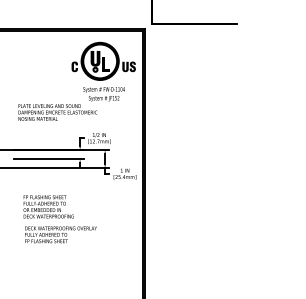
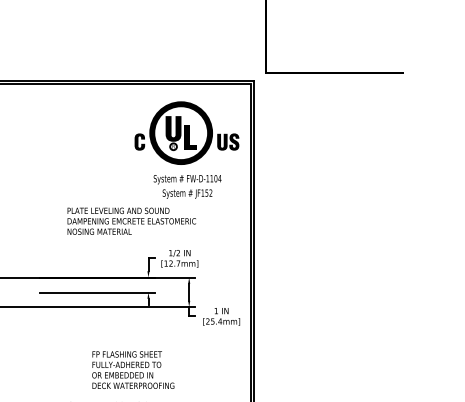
text: (57, 112) -> (131, 221), moved
text: (48, 206) -> (132, 369), moved

